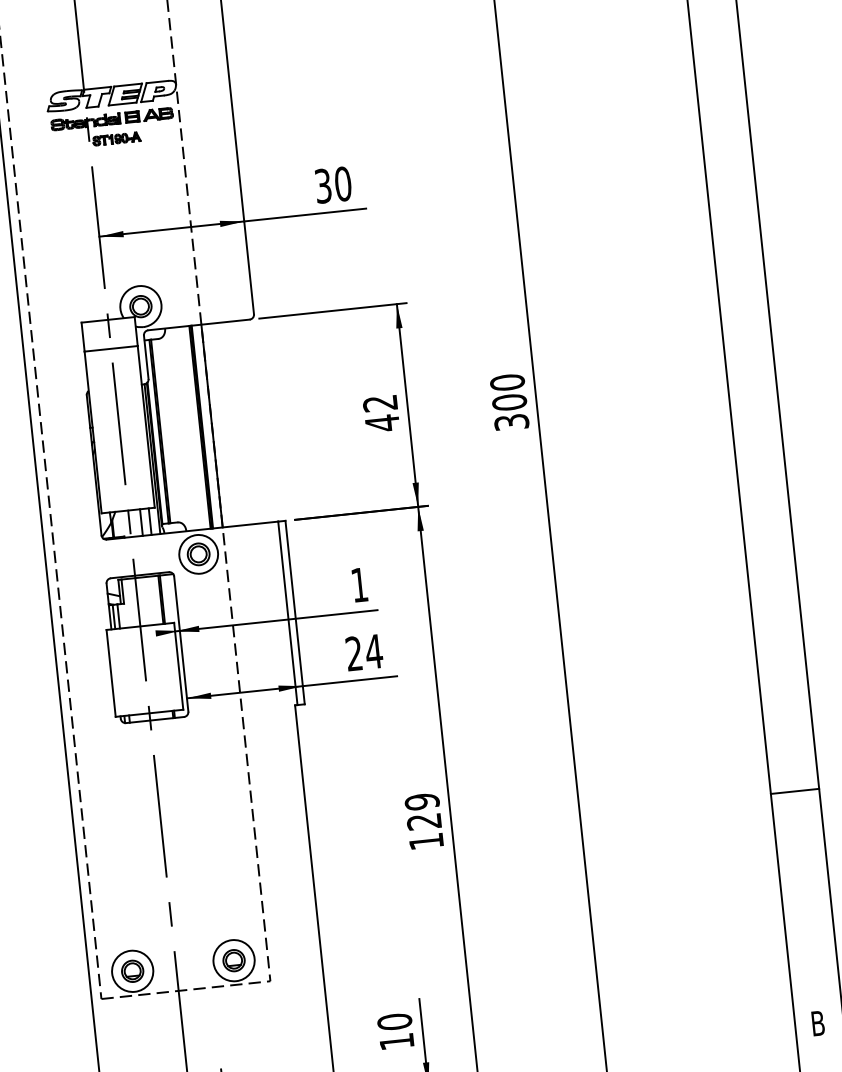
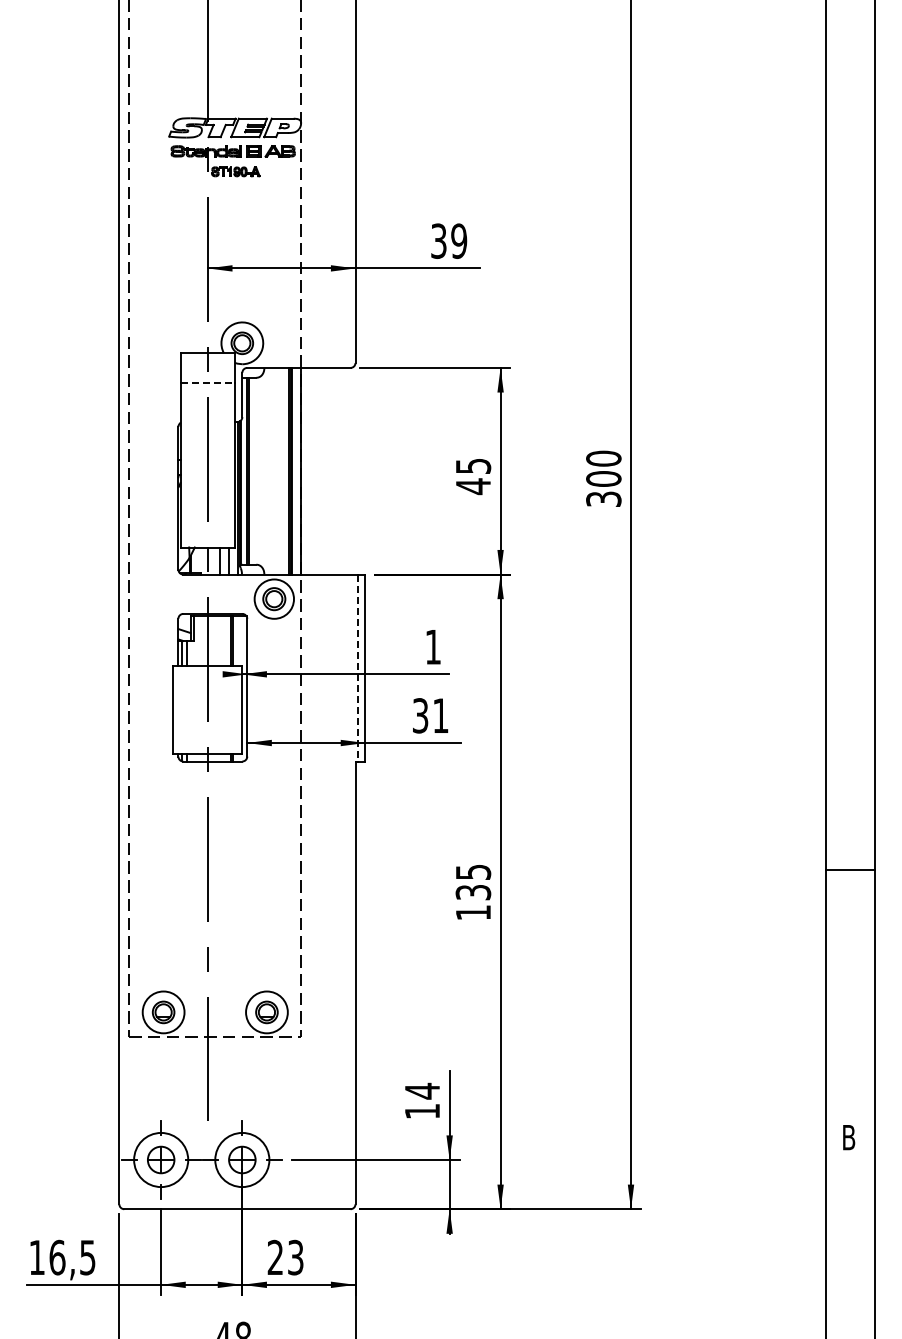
text: (343, 183) -> (459, 240), 30 -> 39
line: (111, 348) -> (208, 382), solid -> dashed
text: (380, 403) -> (473, 466), 42 -> 45
line: (287, 613) -> (357, 668), solid -> dashed
text: (363, 652) -> (430, 715), 24 -> 31
line: (794, 791) -> (849, 870), moved
text: (423, 811) -> (473, 882), 129 -> 135
text: (394, 1021) -> (422, 1090), 10 -> 14

